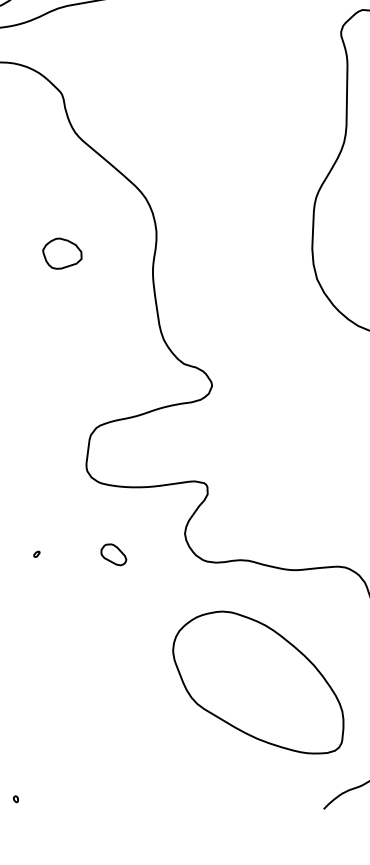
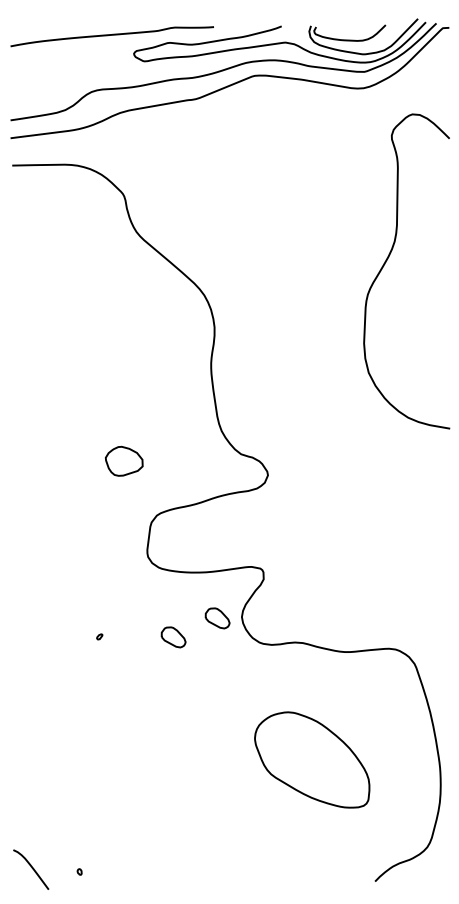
part: (62, 252) -> (124, 460), moved
part: (159, 535) -> (217, 618), added
part: (257, 682) -> (311, 759), size x0.7

